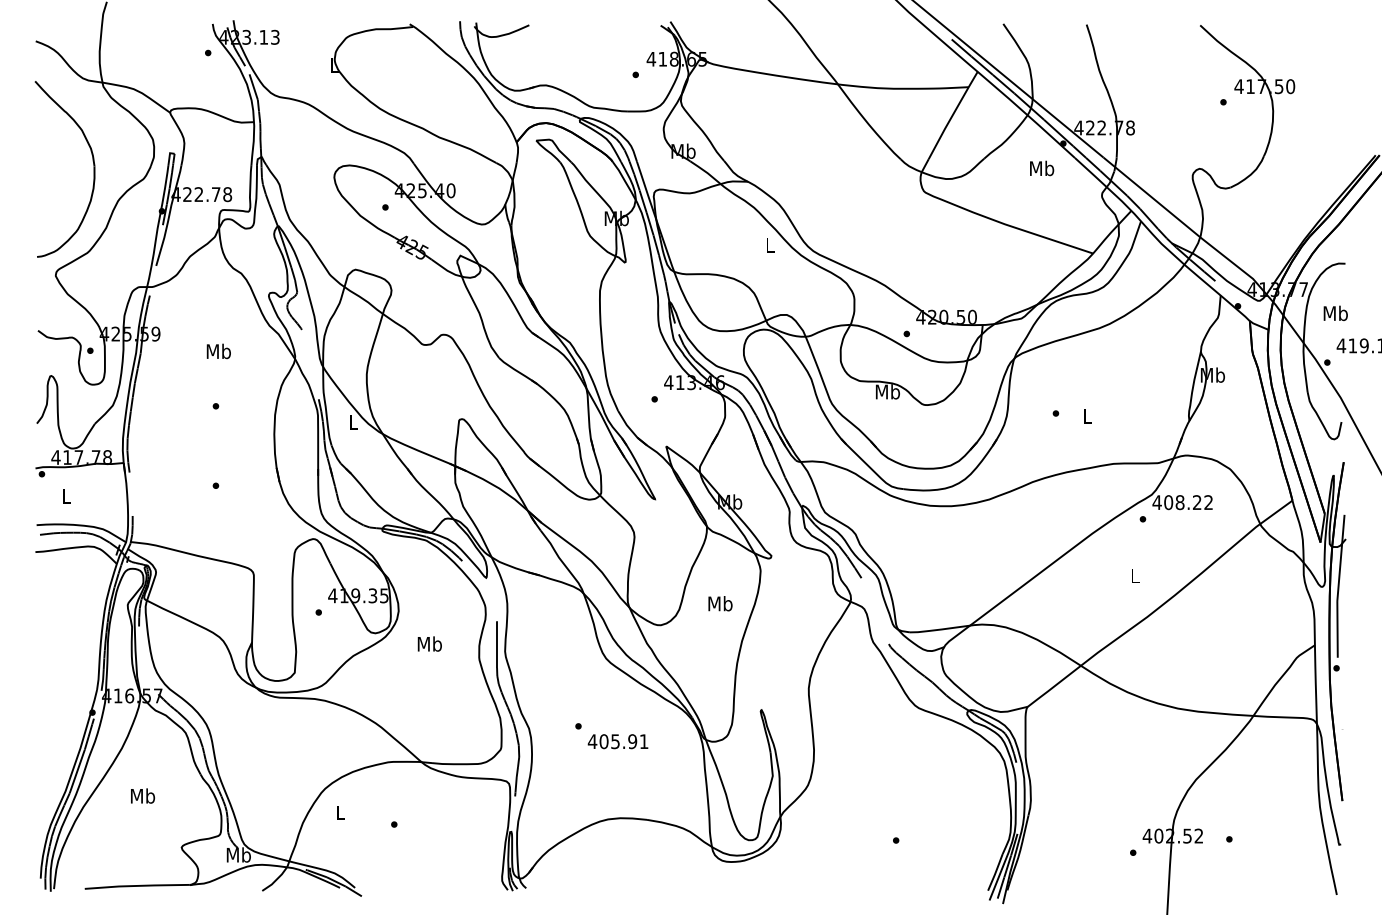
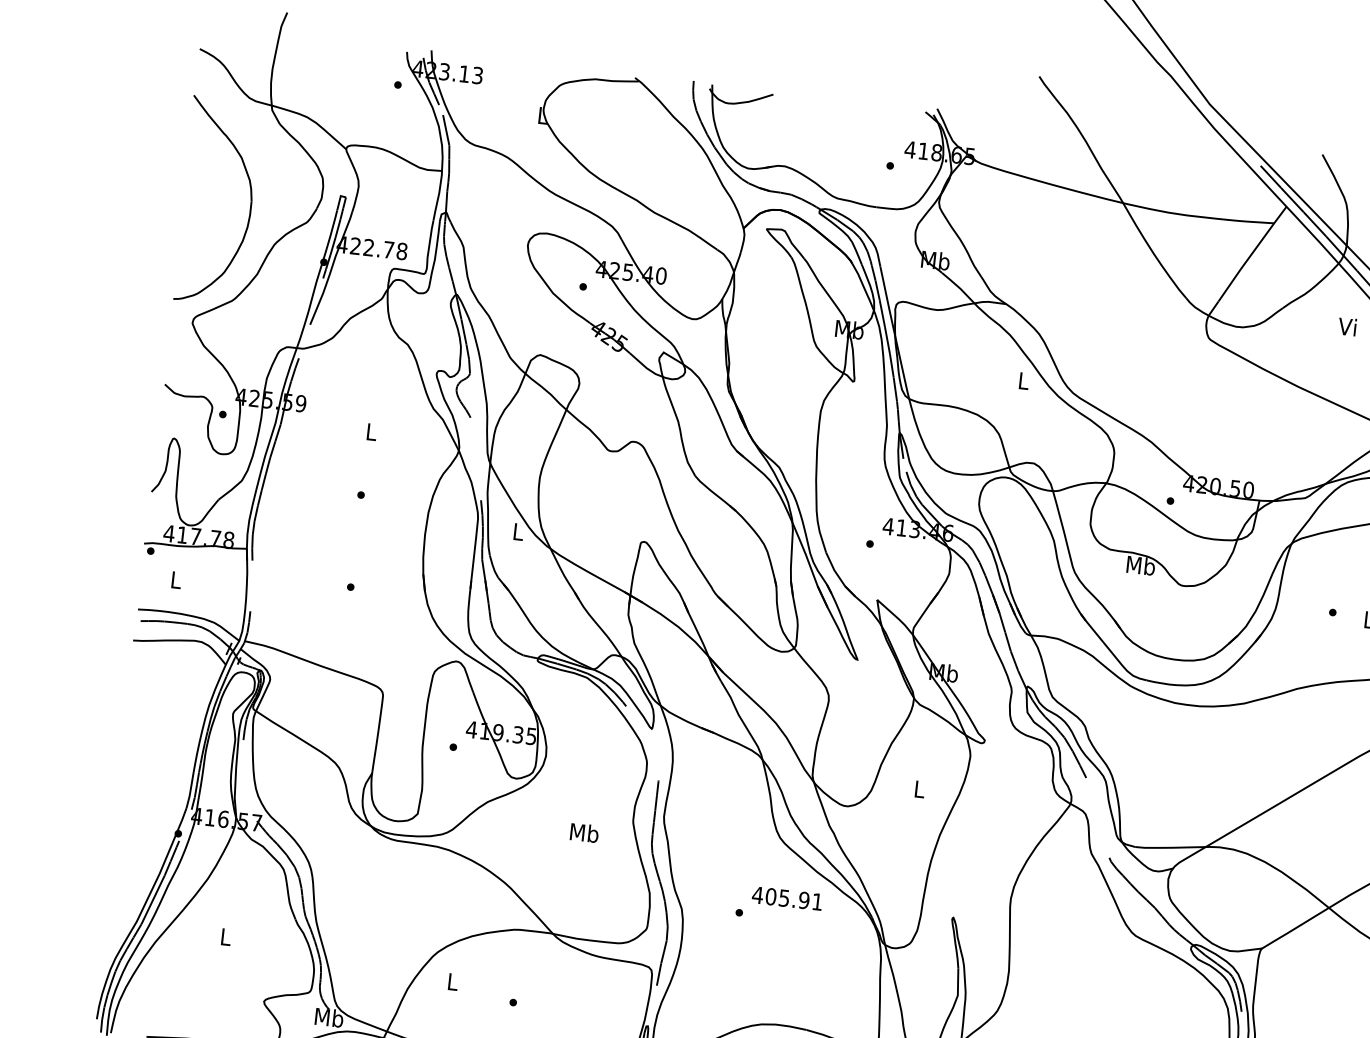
text: (1042, 168) -> (1349, 327), Mb -> Vi
text: (218, 351) -> (371, 431), Mb -> L
text: (720, 603) -> (919, 788), Mb -> L
text: (429, 643) -> (584, 832), moved
text: (617, 741) -> (786, 898), moved
text: (143, 795) -> (226, 936), Mb -> L

